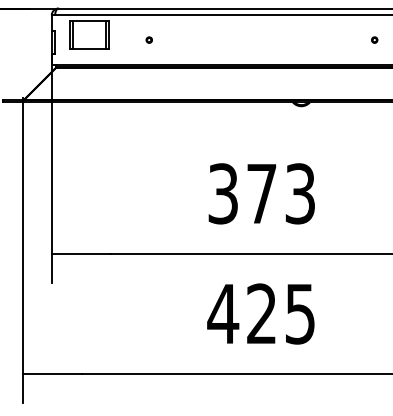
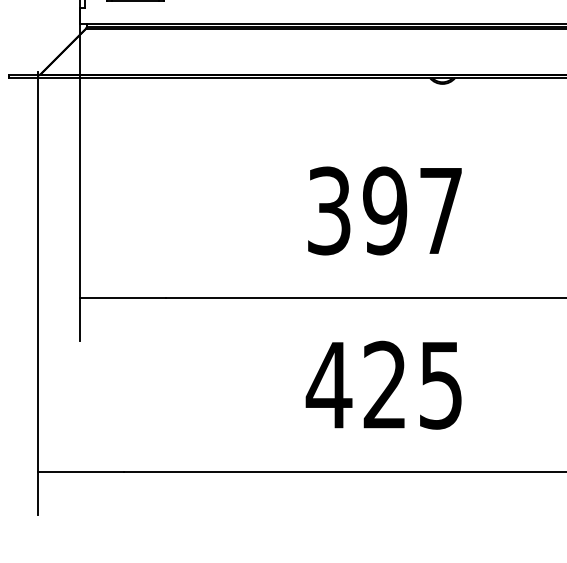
text: (280, 193) -> (412, 210), 373 -> 397

